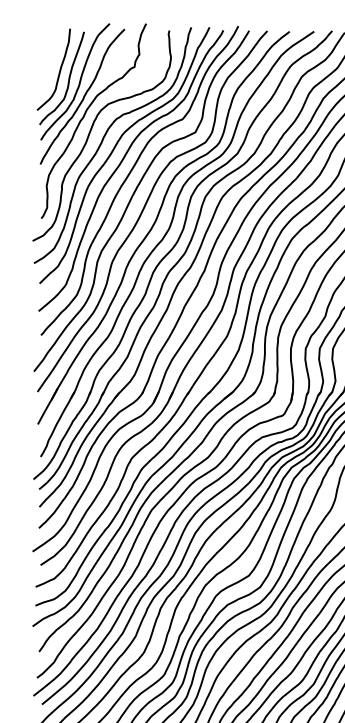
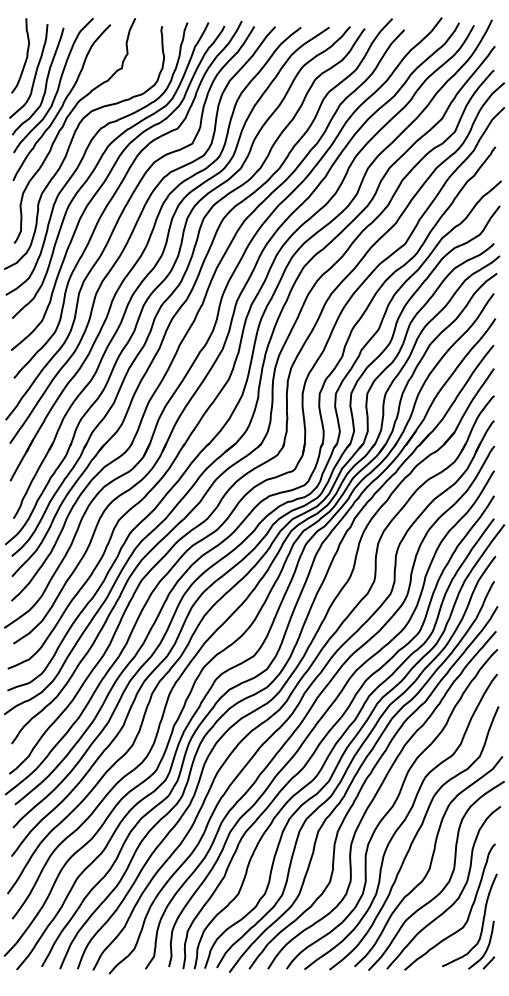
curve: (51, 58) -> (25, 58), added

